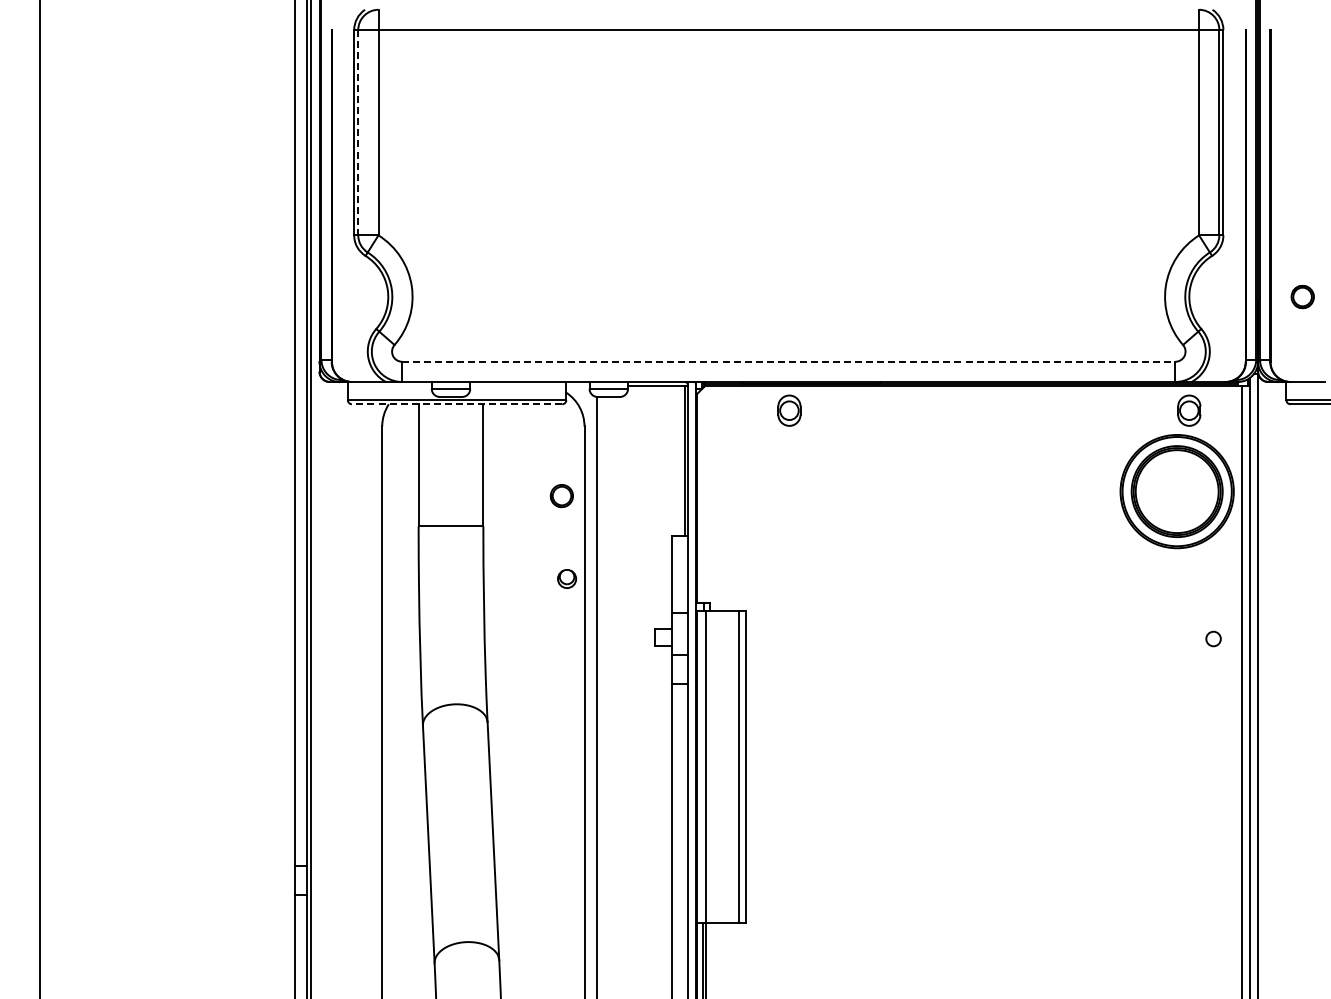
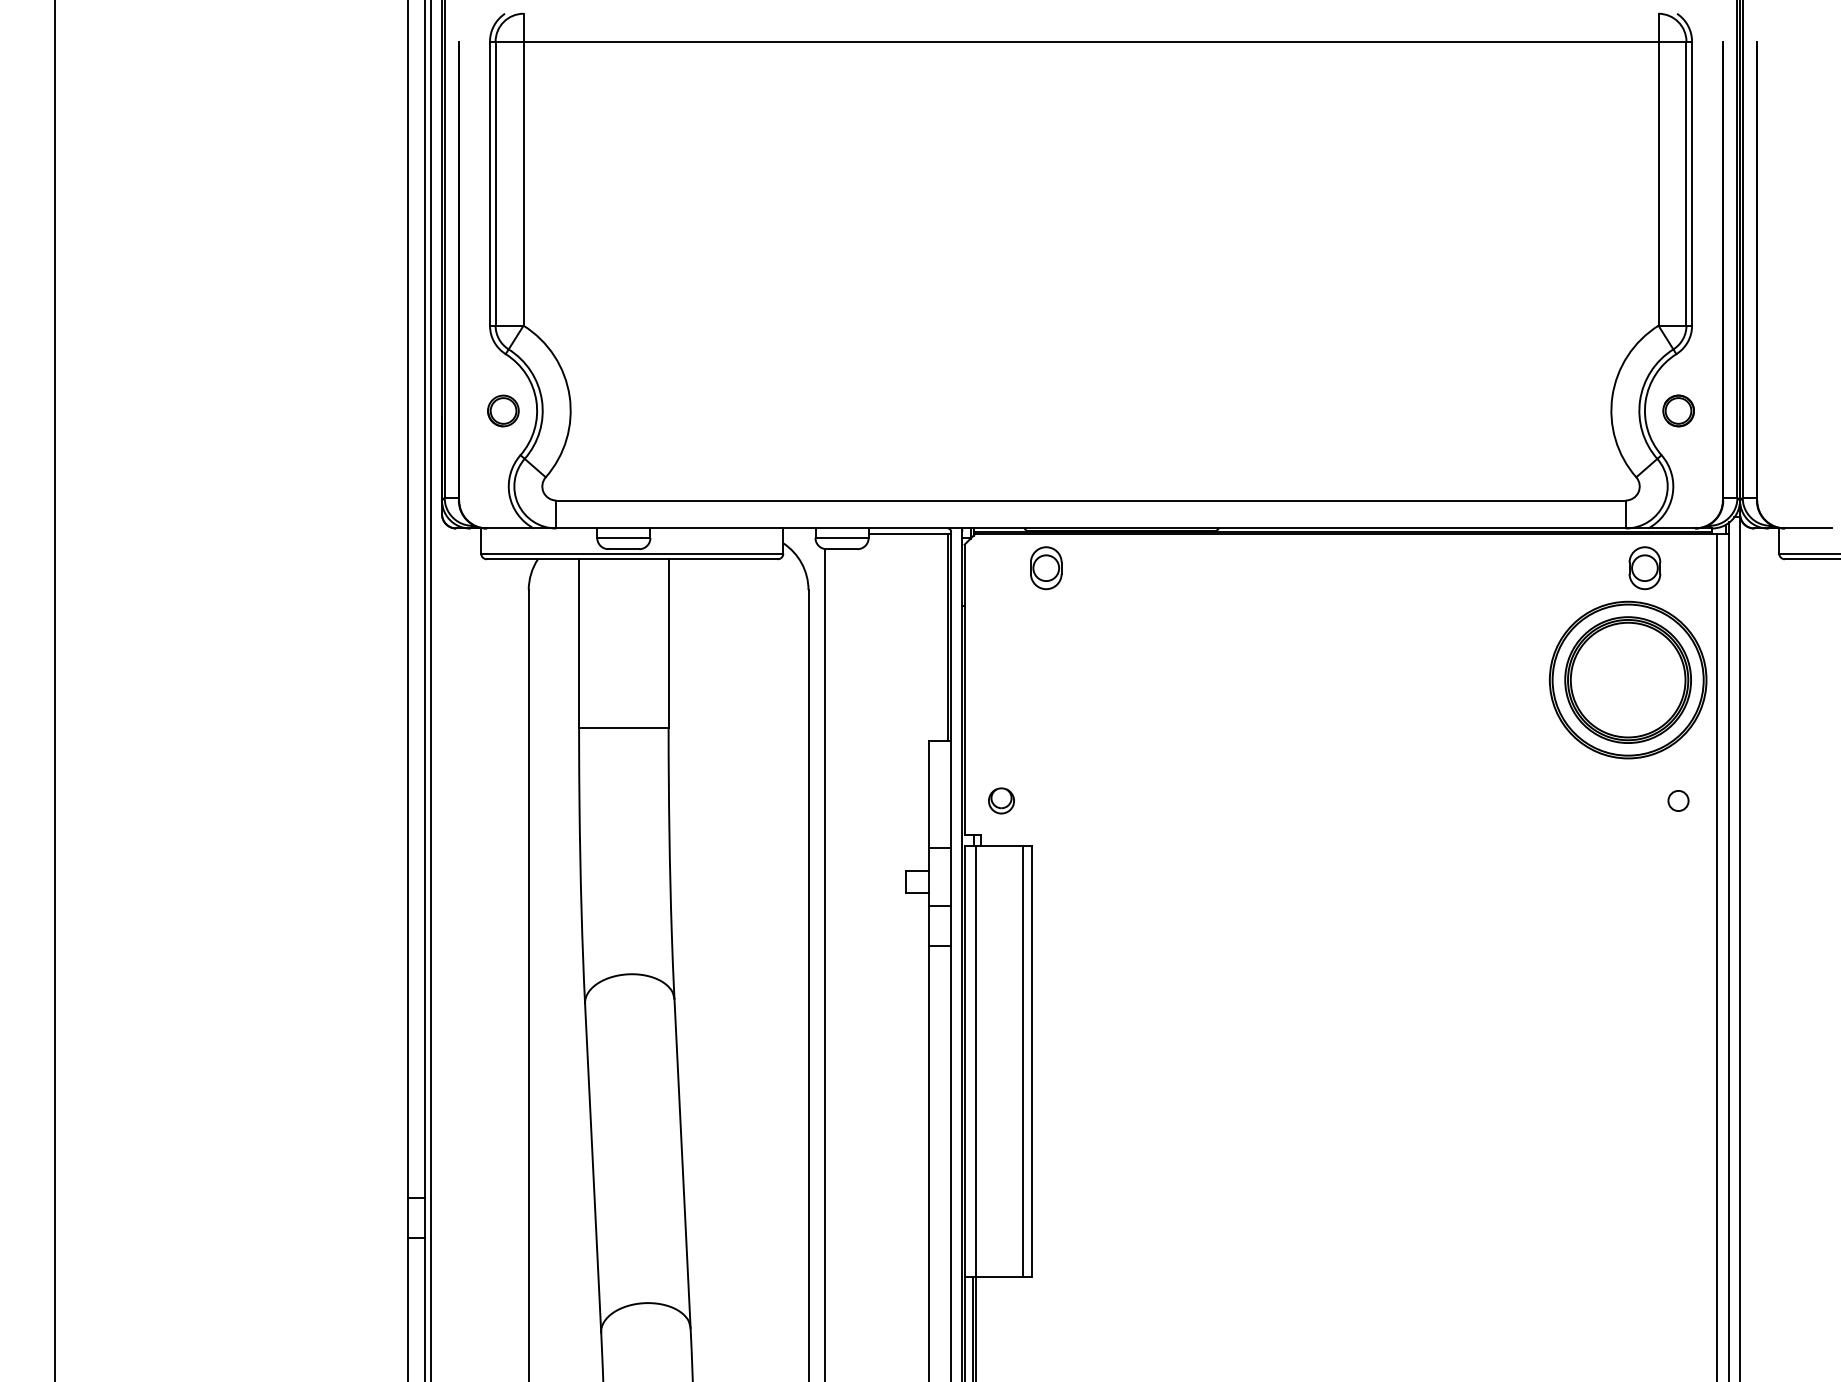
line: (358, 132) -> (495, 183), dashed -> solid
part: (1302, 297) -> (1678, 411), moved
line: (788, 361) -> (1090, 500), dashed -> solid
line: (456, 404) -> (631, 559), dashed -> solid
part: (789, 410) -> (1046, 567), moved
part: (561, 496) -> (502, 411), moved
part: (566, 578) -> (1000, 800), moved
circle: (1213, 638) -> (1678, 800), moved

